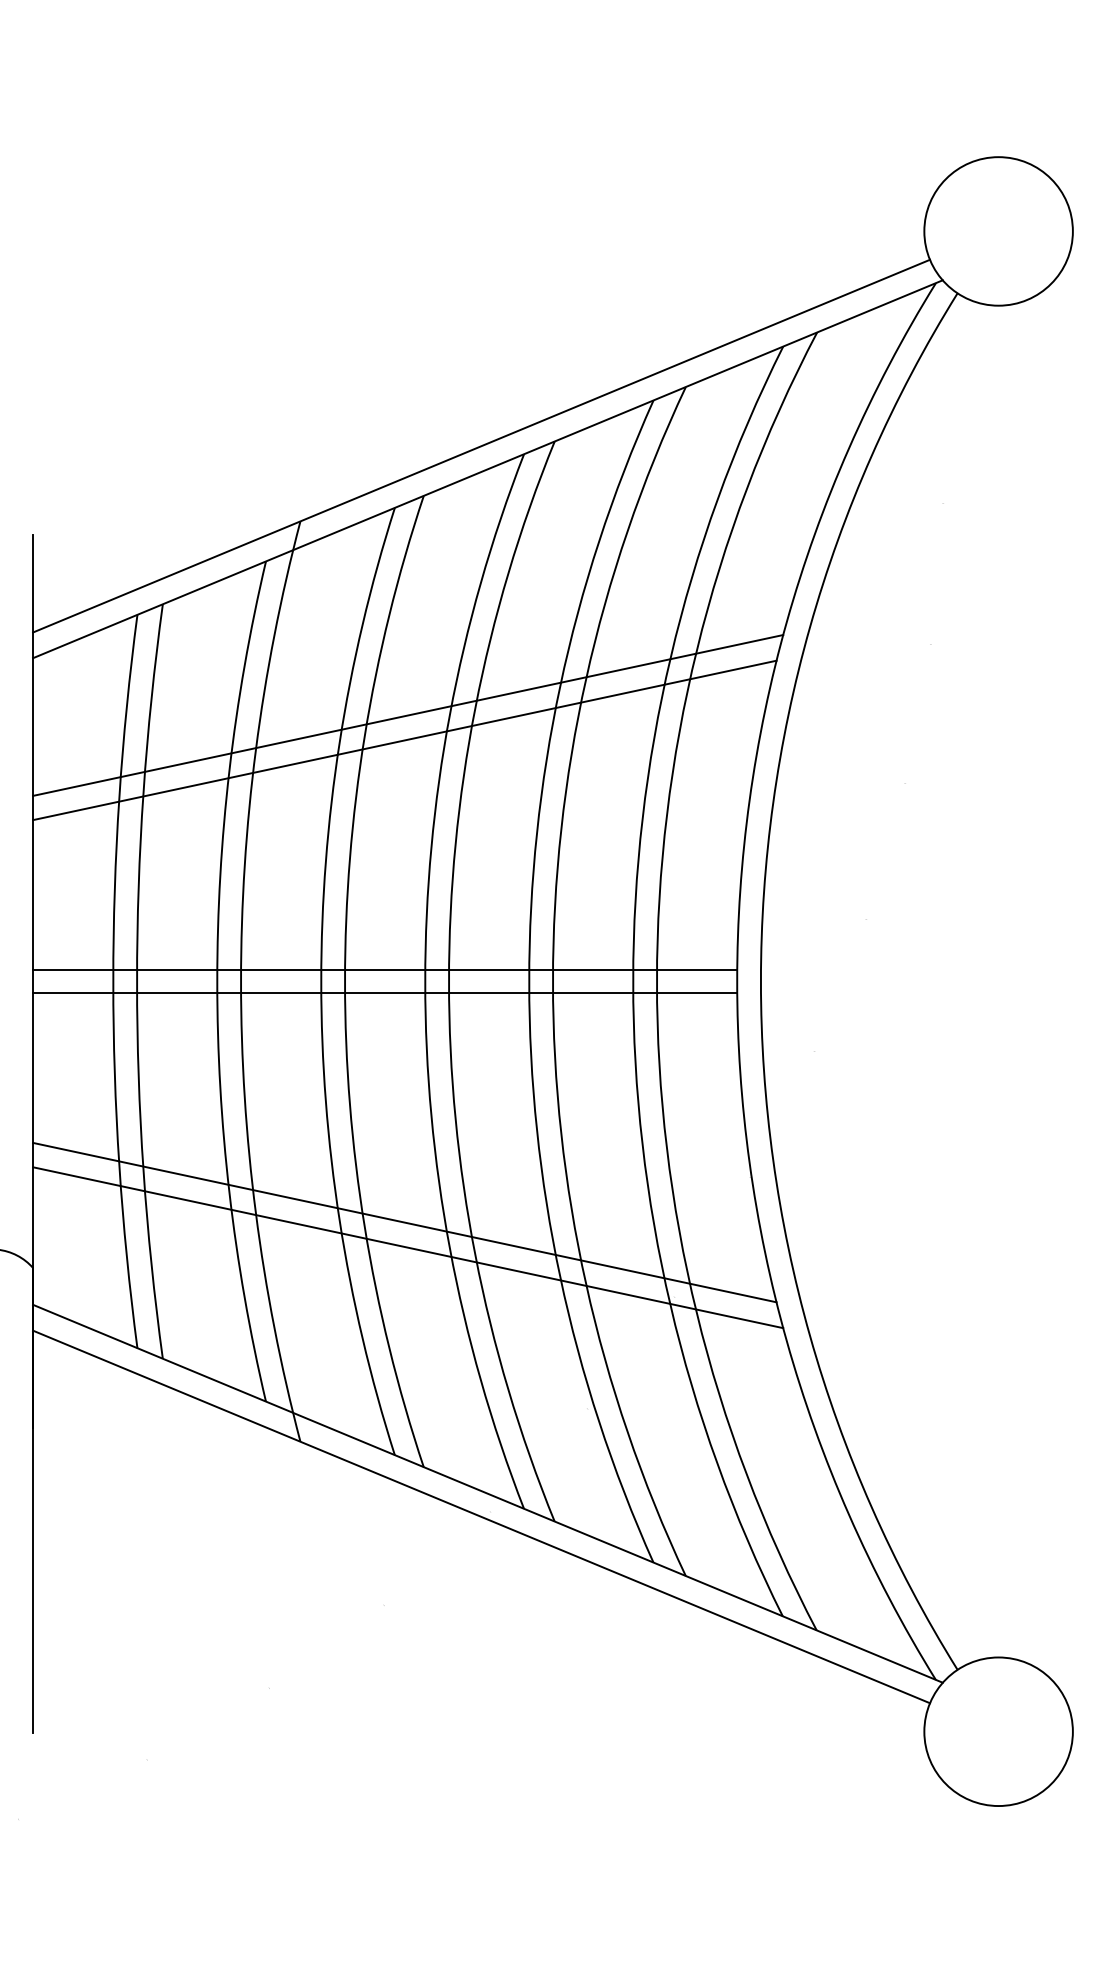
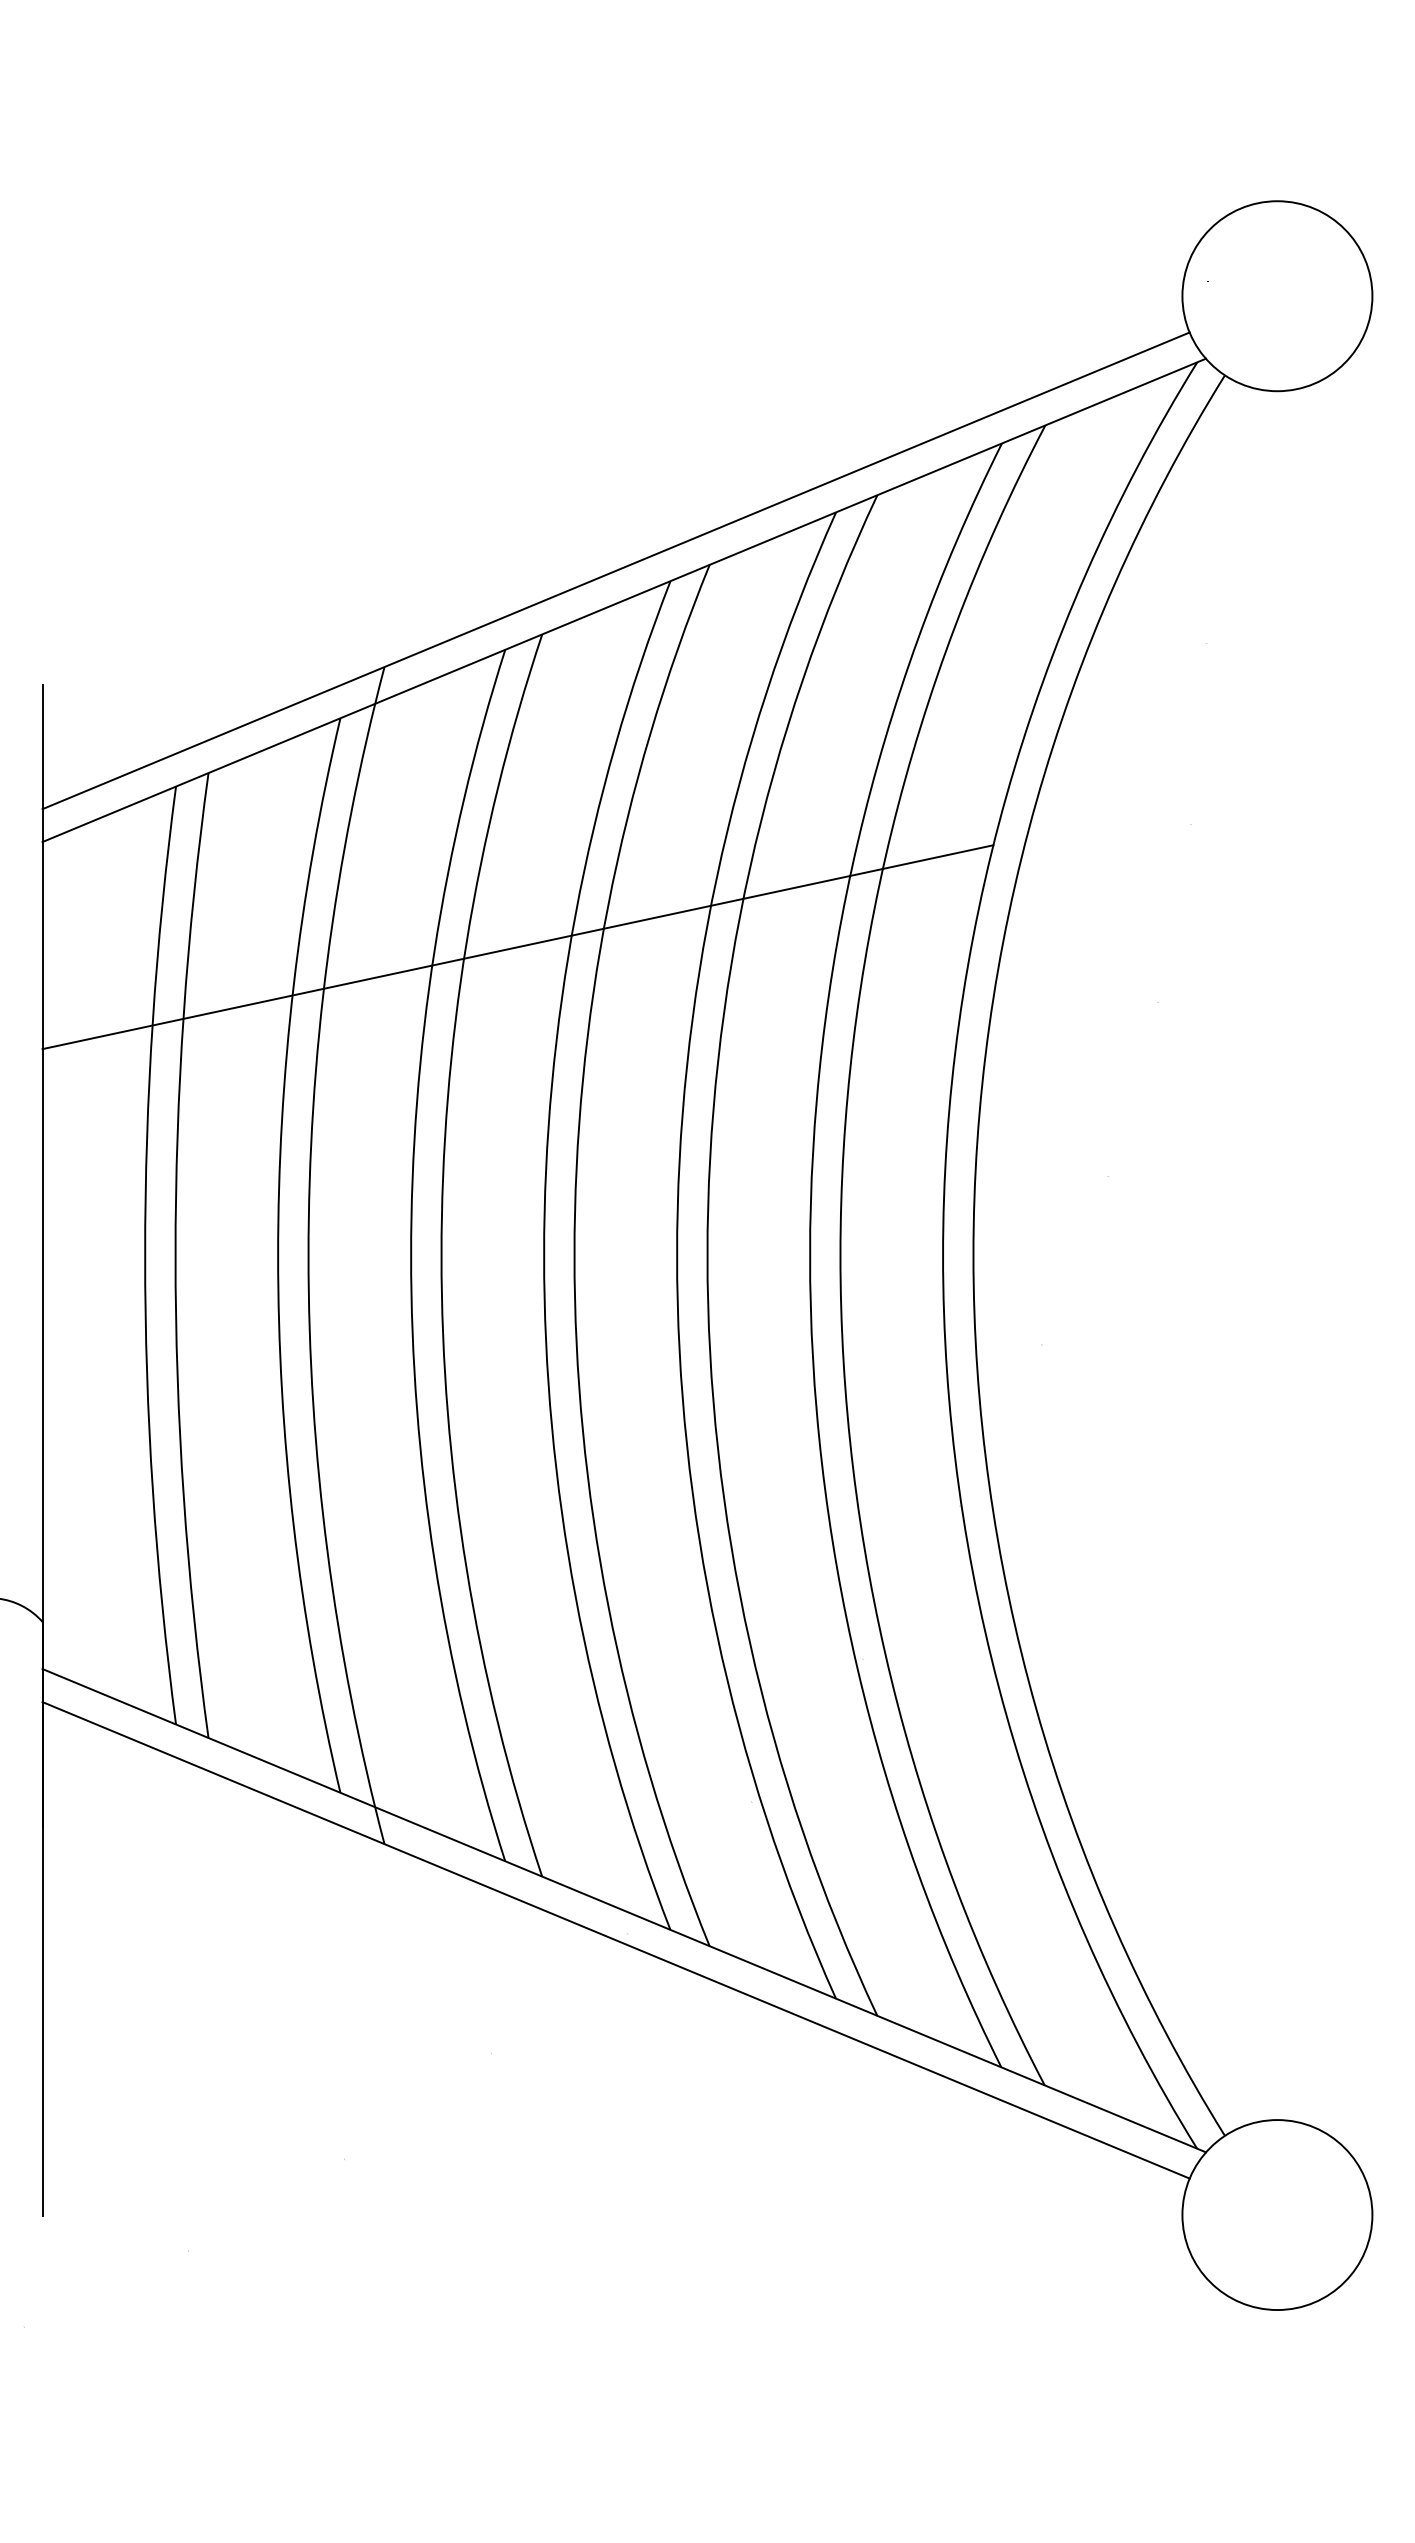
line: (407, 715) -> (521, 915), removed
line: (384, 969) -> (492, 1240), removed
line: (384, 993) -> (492, 1270), removed
line: (404, 1222) -> (517, 1563), removed
line: (407, 1247) -> (521, 1595), removed

